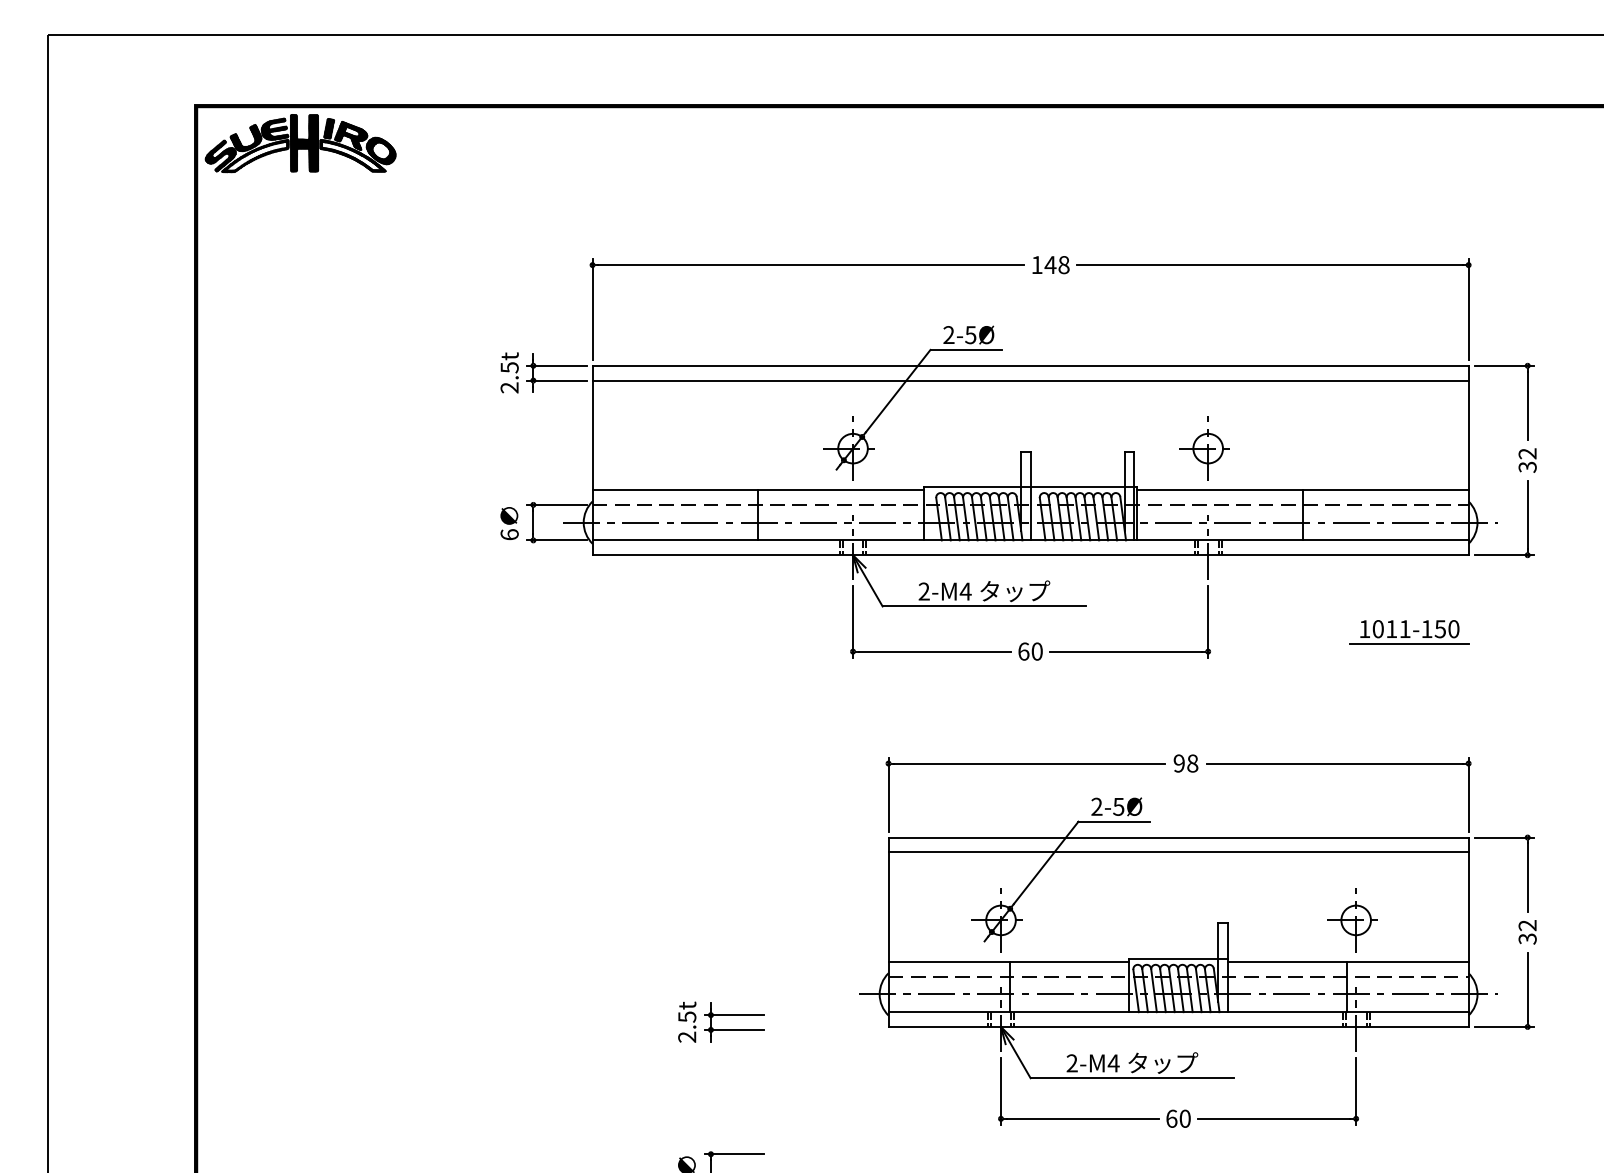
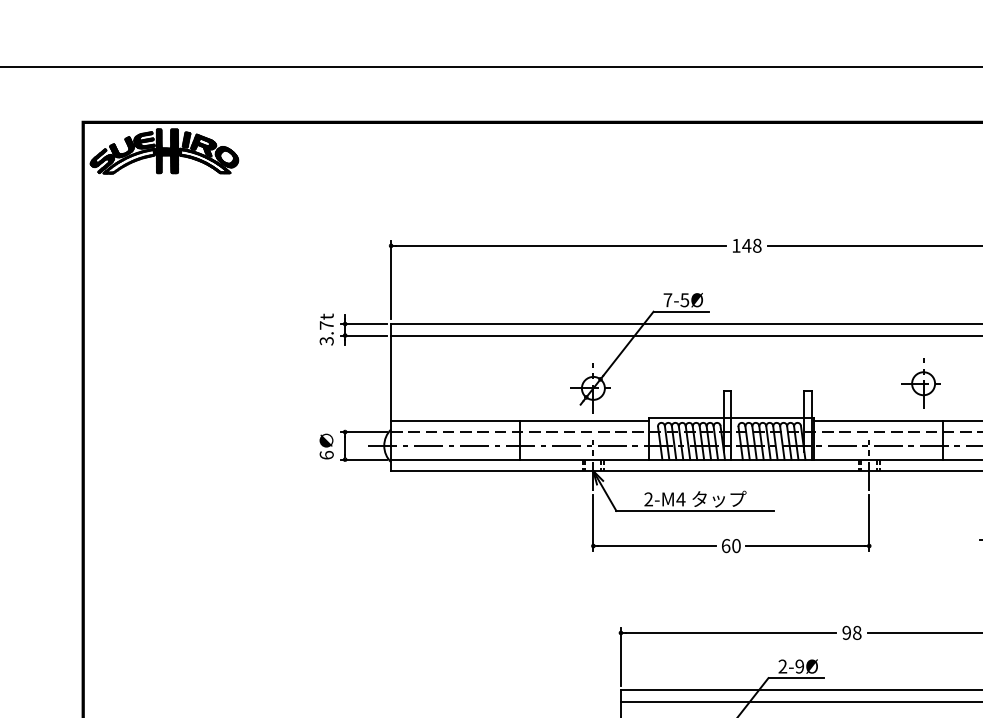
text: (948, 334) -> (667, 299), 2-5Ø -> 7-5Ø
text: (509, 377) -> (326, 333), 2.5t -> 3.7t
part: (1204, 448) -> (920, 383), moved
text: (1118, 806) -> (799, 666), 2-5Ø -> 2-9Ø

